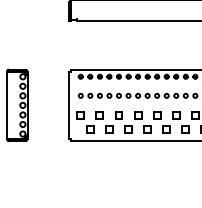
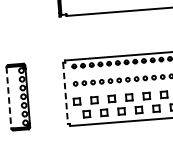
line: (6, 105) -> (8, 97), solid -> dashed
line: (68, 105) -> (65, 93), solid -> dashed

